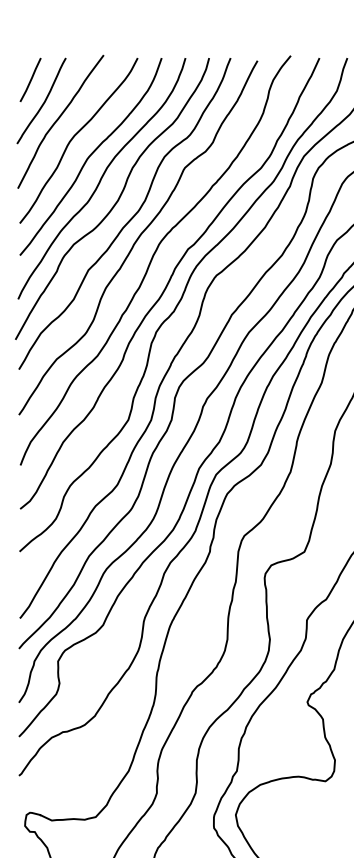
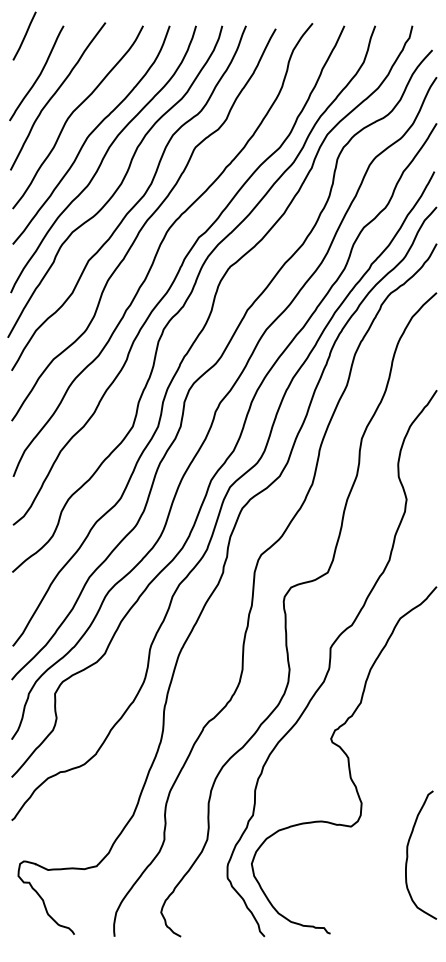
line: (30, 79) -> (24, 35), moved

